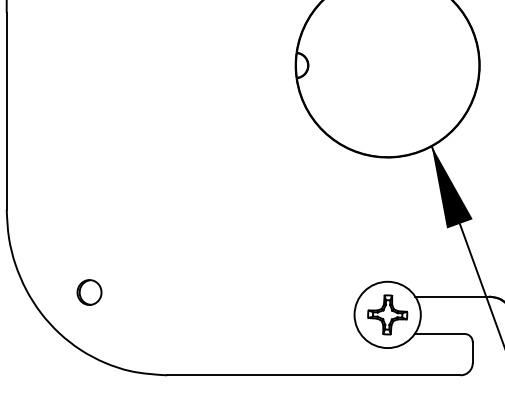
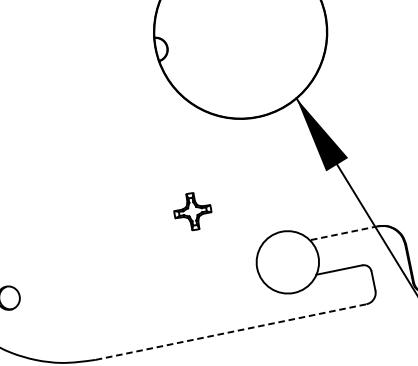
line: (451, 296) -> (343, 233), solid -> dashed
part: (387, 314) -> (192, 211), moved
line: (313, 375) -> (230, 332), solid -> dashed

